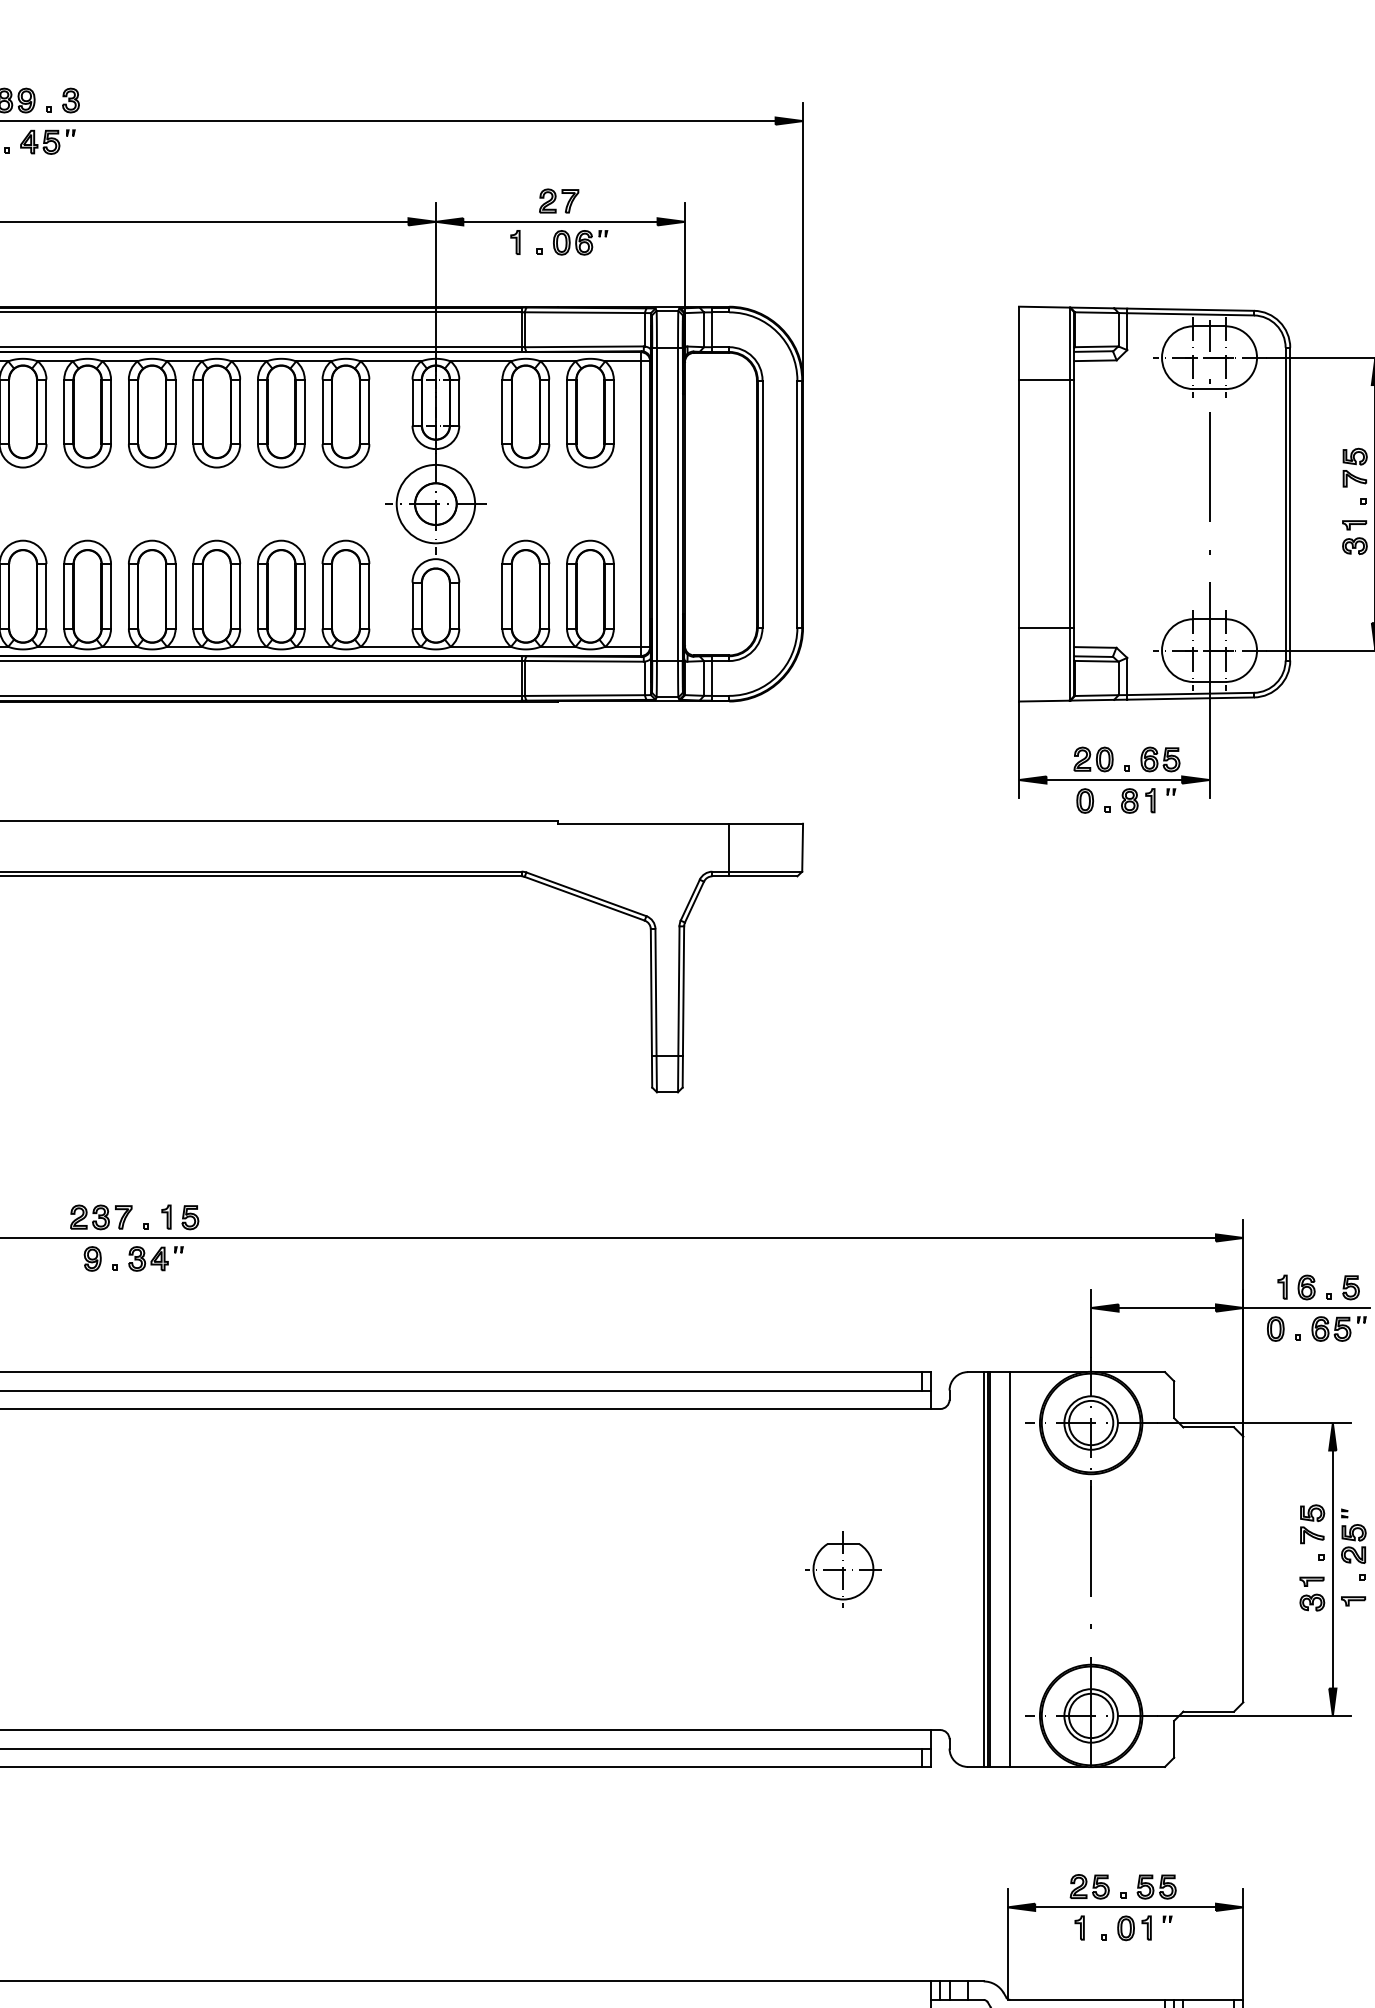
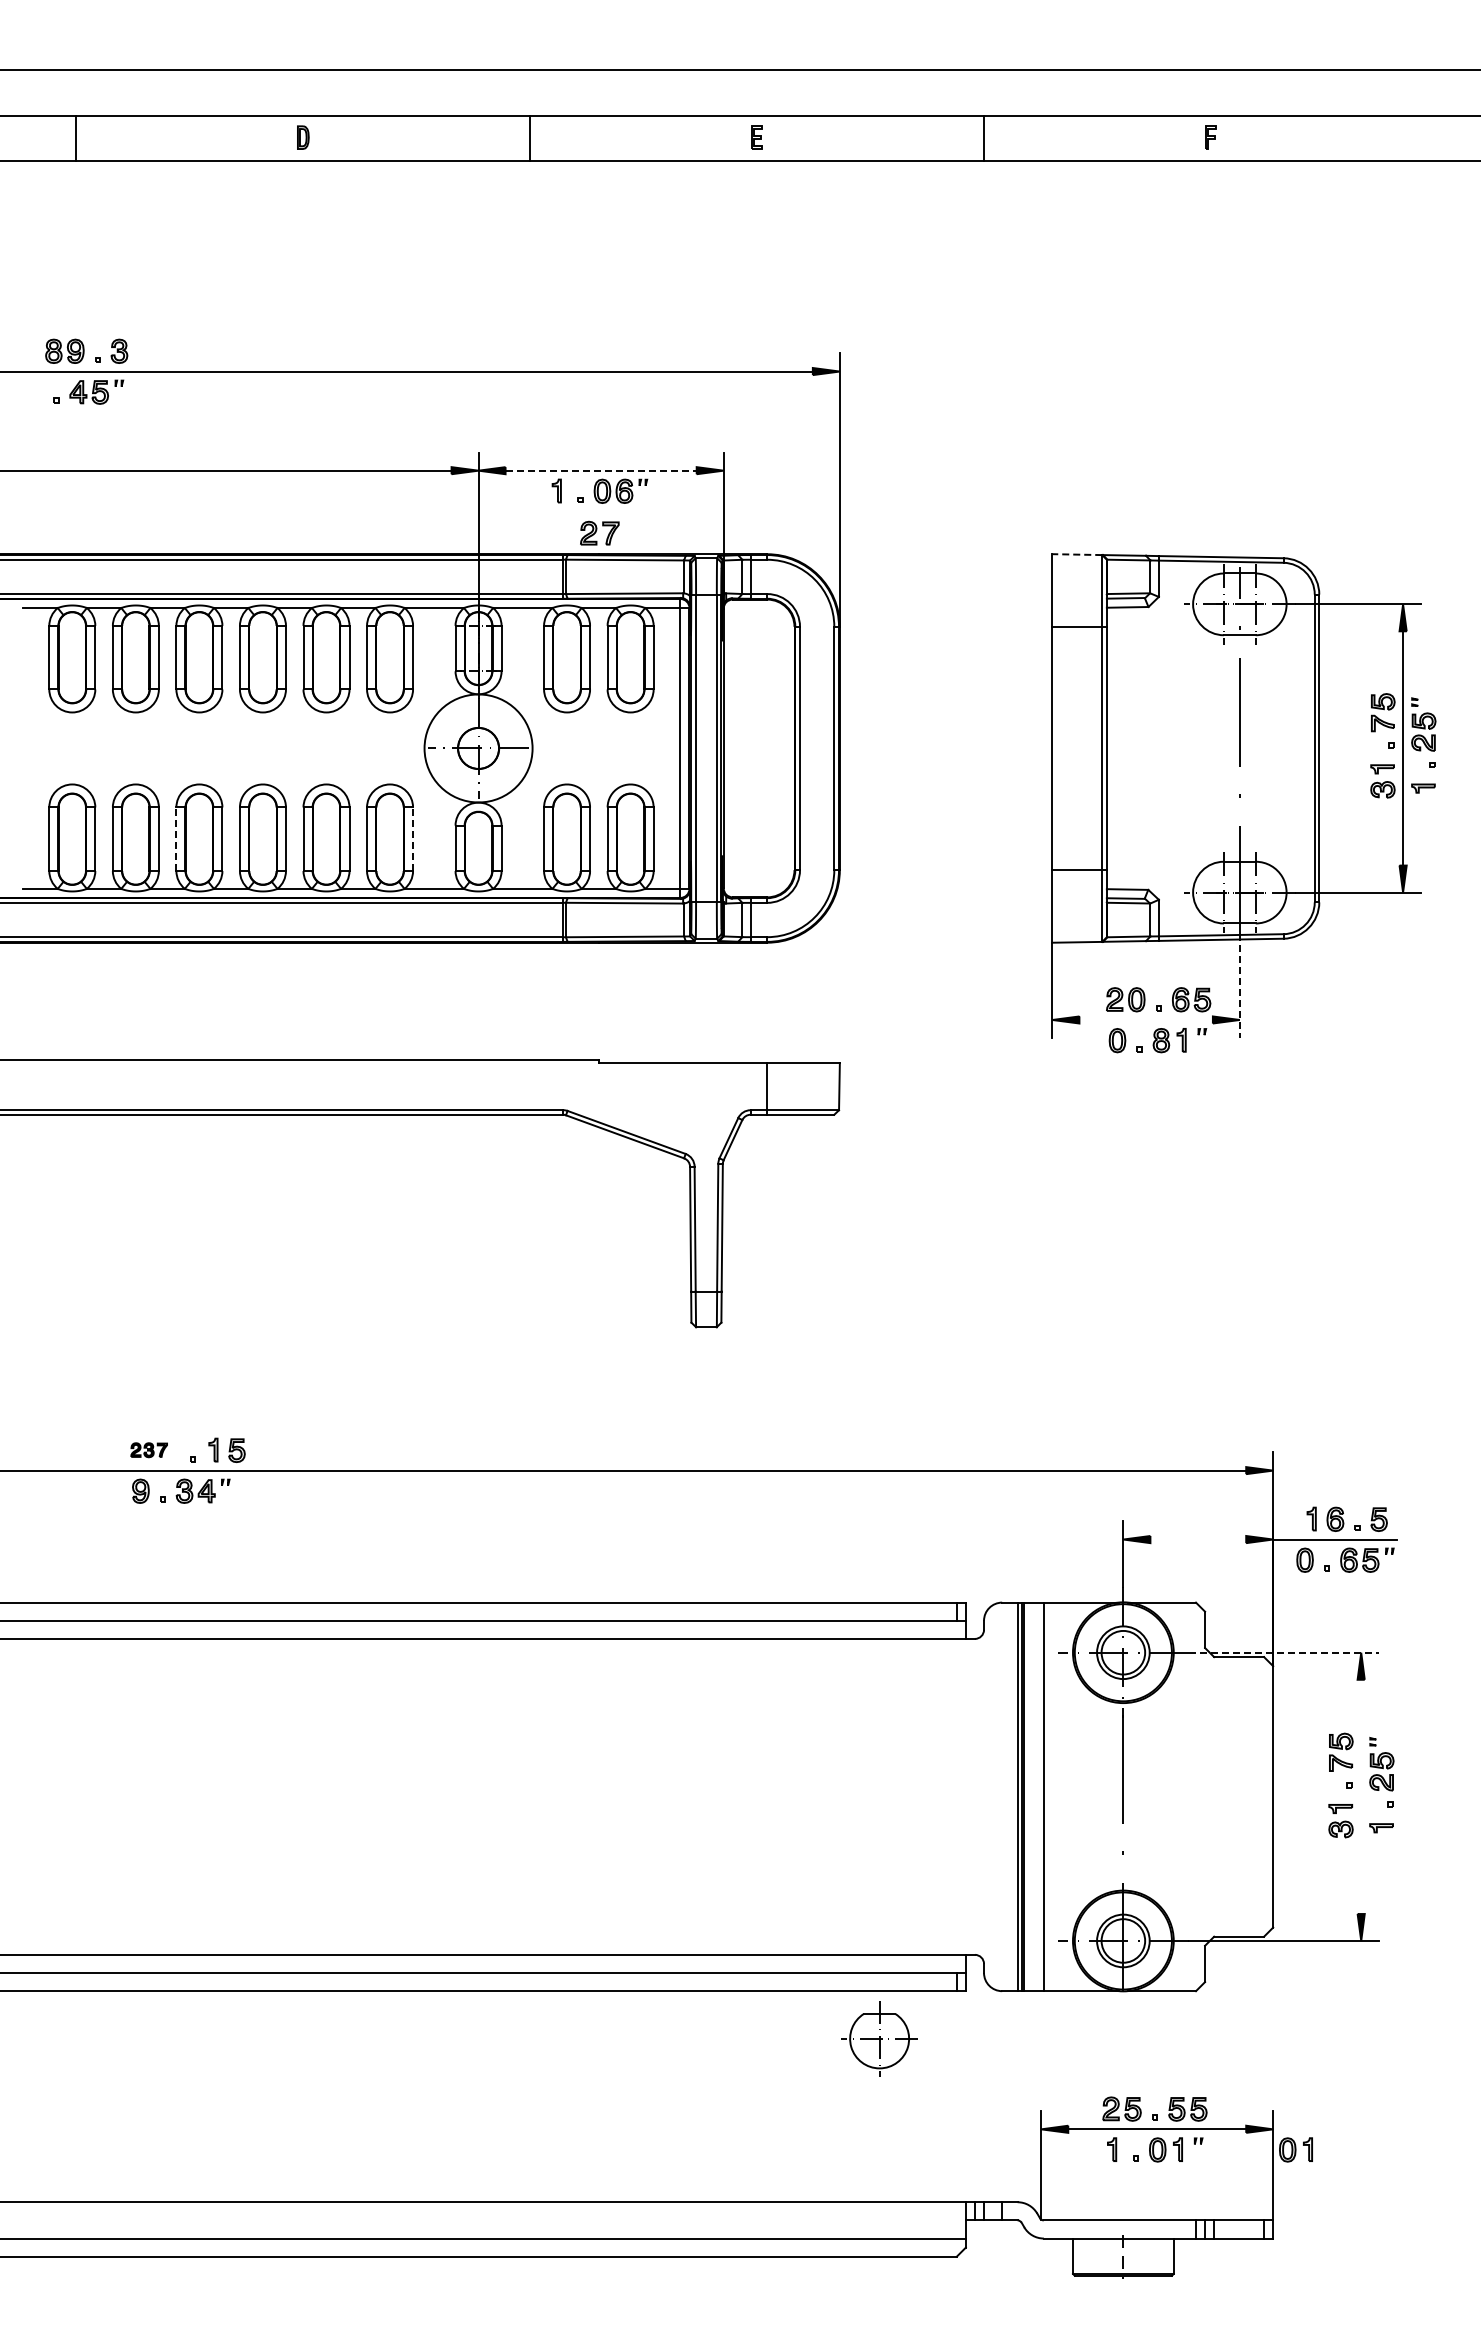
part: (558, 200) -> (599, 532), moved
line: (560, 221) -> (601, 470), solid -> dashed
line: (1044, 307) -> (1077, 554), solid -> dashed
circle: (435, 504) -> (478, 748), size x1.4
line: (128, 596) -> (176, 839), solid -> dashed
line: (369, 596) -> (413, 839), solid -> dashed
line: (1209, 746) -> (1239, 986), solid -> dashed
line: (1113, 779) -> (1145, 1019), removed
part: (100, 1216) -> (148, 1449), size x0.6
line: (1167, 1307) -> (1198, 1539), removed
line: (1254, 1422) -> (1284, 1652), solid -> dashed
part: (843, 1569) -> (879, 2038), moved
line: (1333, 1569) -> (1361, 1796), removed
part: (1266, 1927) -> (1295, 2149), added

